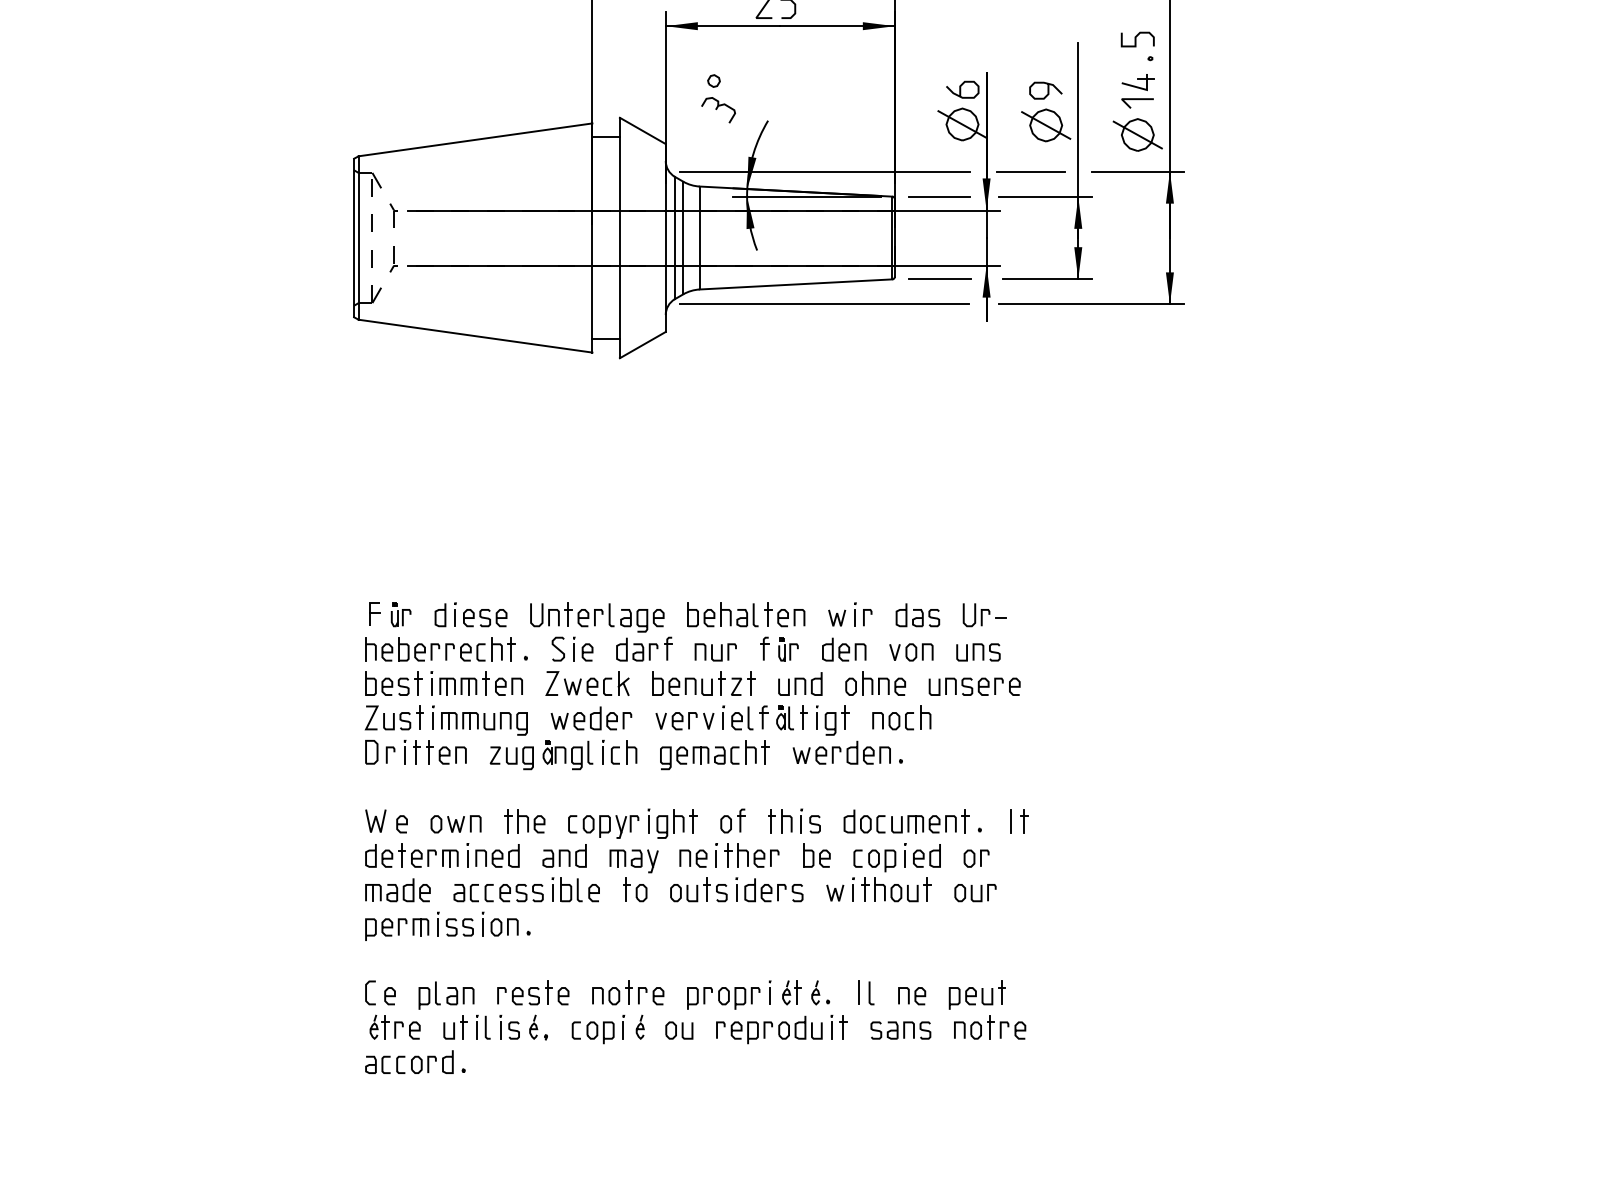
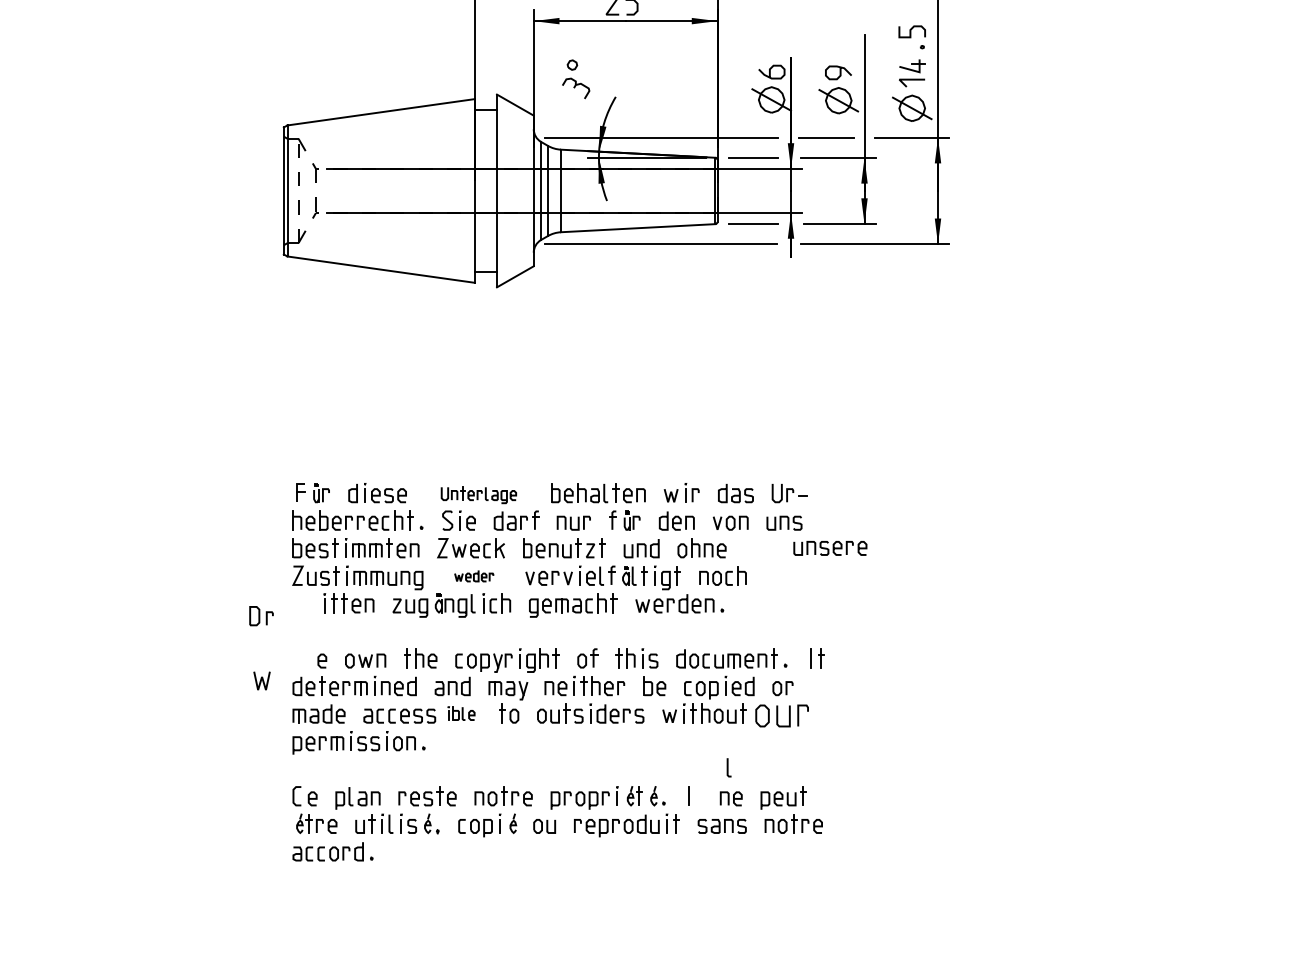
part: (597, 617) -> (479, 495), size x0.7
part: (974, 686) -> (830, 548), moved
part: (591, 718) -> (474, 576), size x0.6
part: (380, 752) -> (261, 616), moved
line: (375, 820) -> (261, 680), moved
part: (575, 889) -> (461, 713), size x0.7
part: (975, 893) -> (782, 716), size x1.6
line: (870, 993) -> (728, 767), moved

